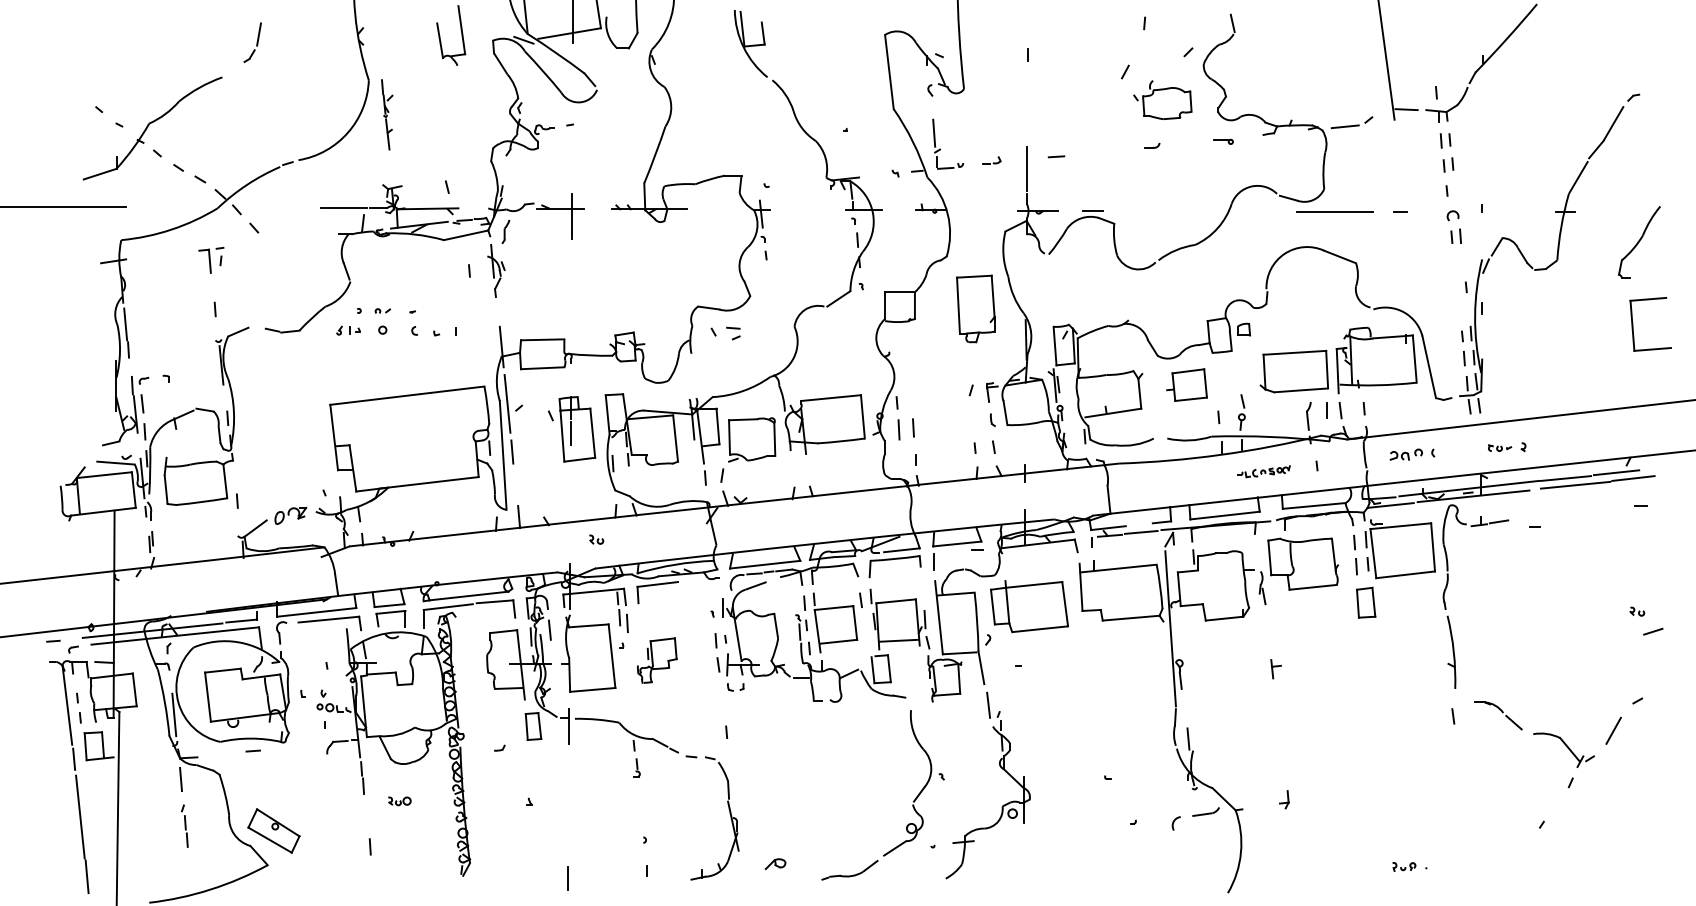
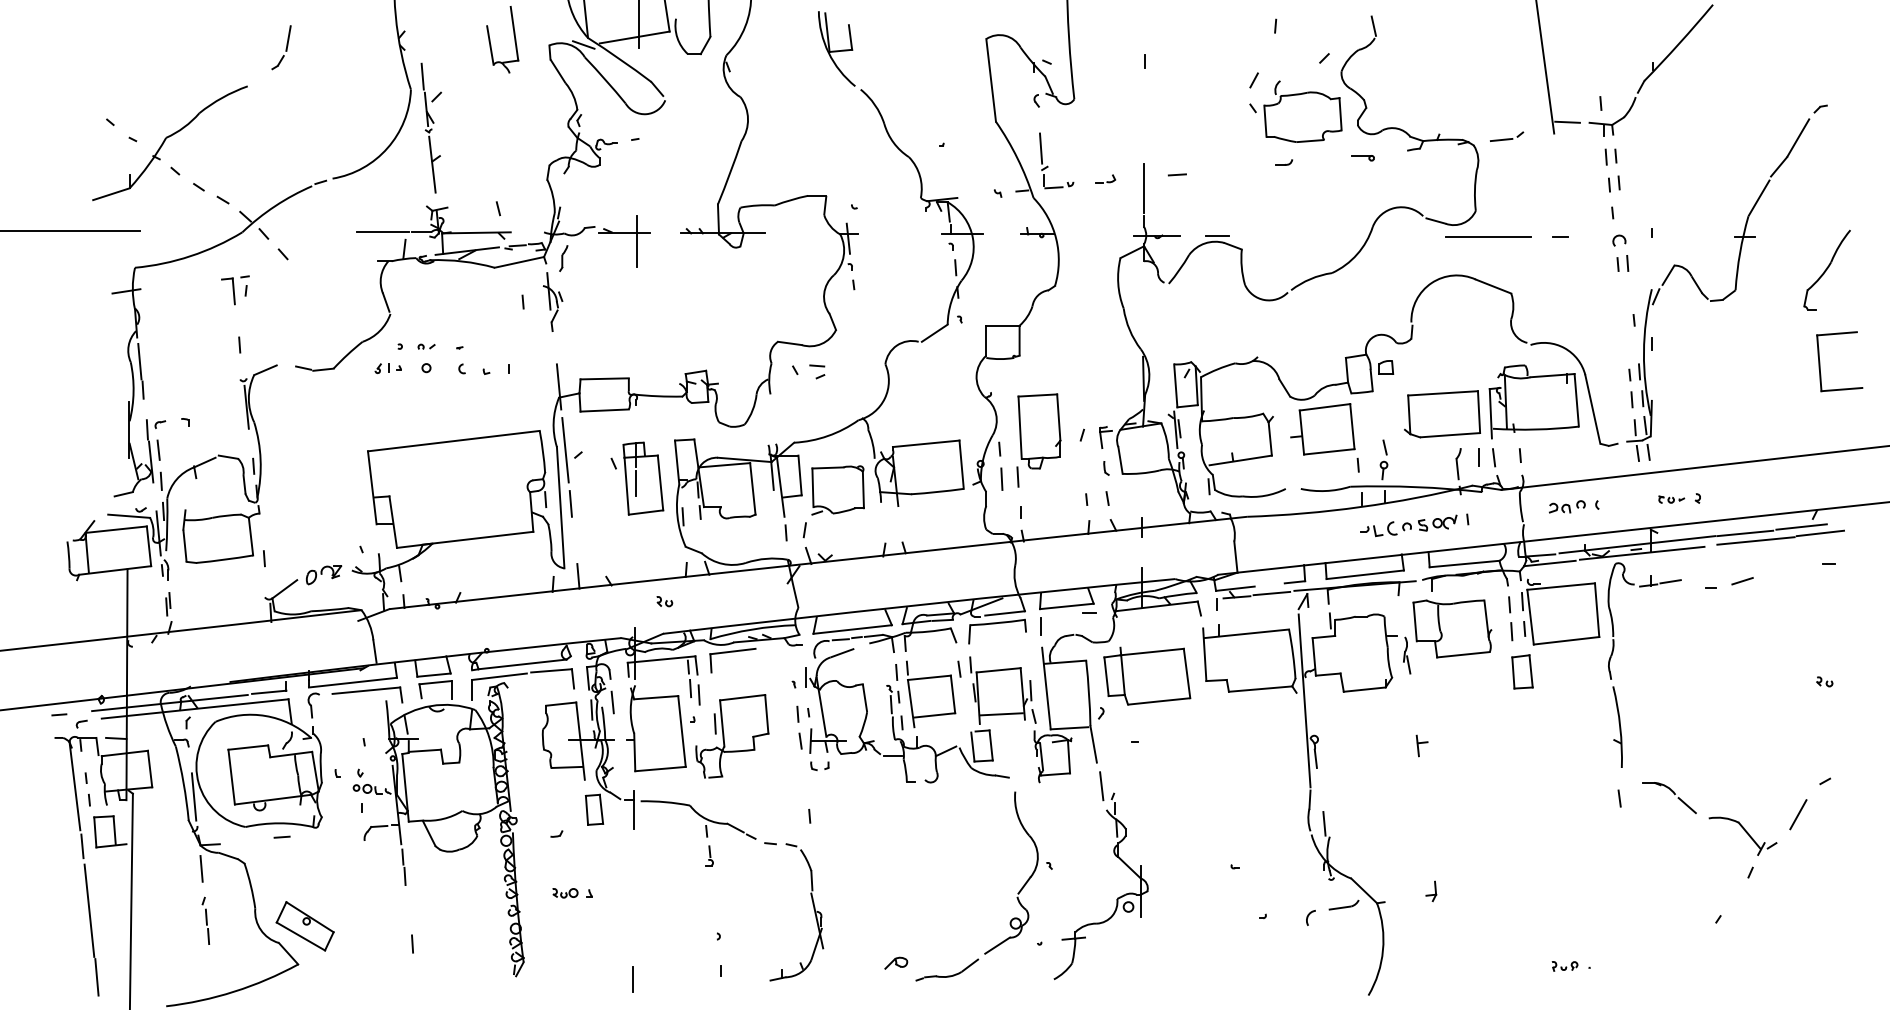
part: (1162, 99) -> (1295, 111), size x1.43
part: (387, 114) -> (431, 127), size x1.67
part: (1352, 122) -> (1507, 136), size x0.71
part: (975, 308) -> (1039, 431), moved
part: (1186, 385) -> (1322, 429), size x1.43
part: (1263, 471) -> (1408, 525), size x1.67
line: (1653, 631) -> (1742, 581), moved
part: (657, 660) -> (732, 736), size x1.67
part: (399, 801) -> (565, 893), moved
part: (775, 863) -> (896, 962), moved

